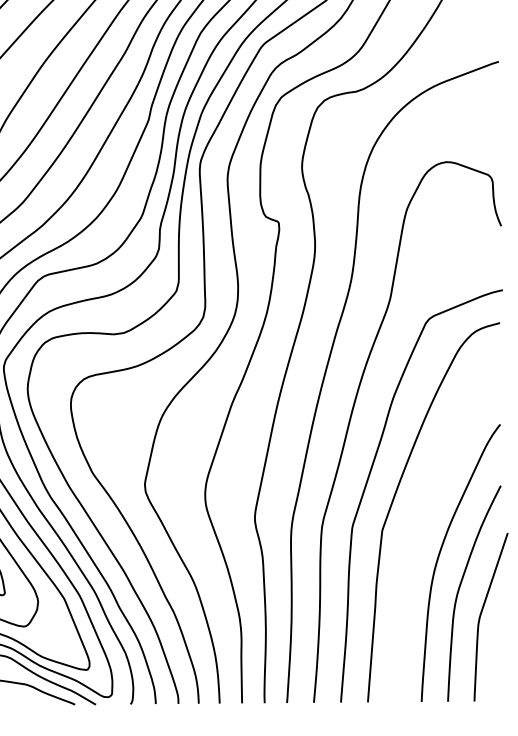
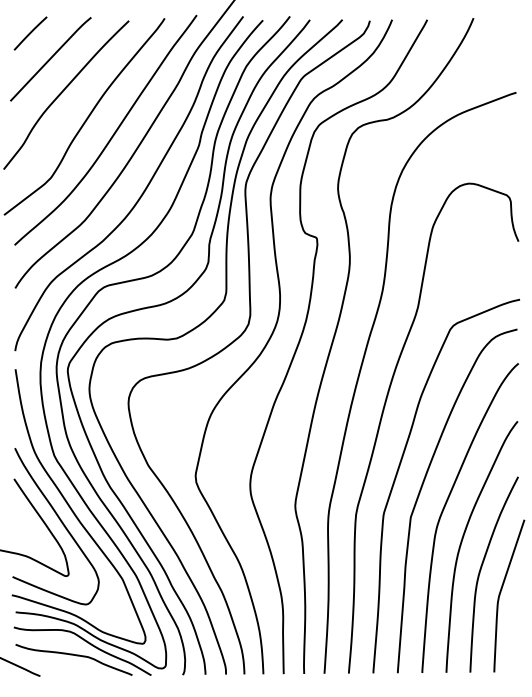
curve: (420, 519) -> (445, 507), added

